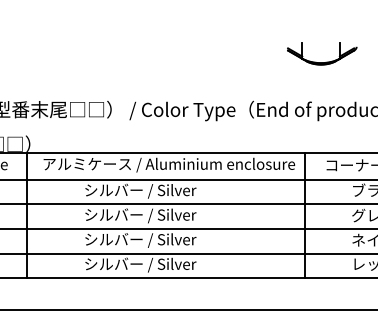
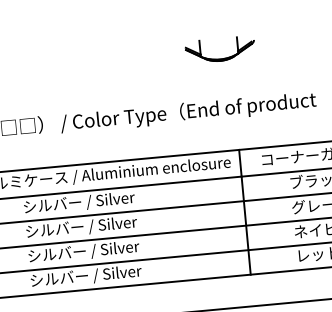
part: (326, 61) -> (225, 57), moved

